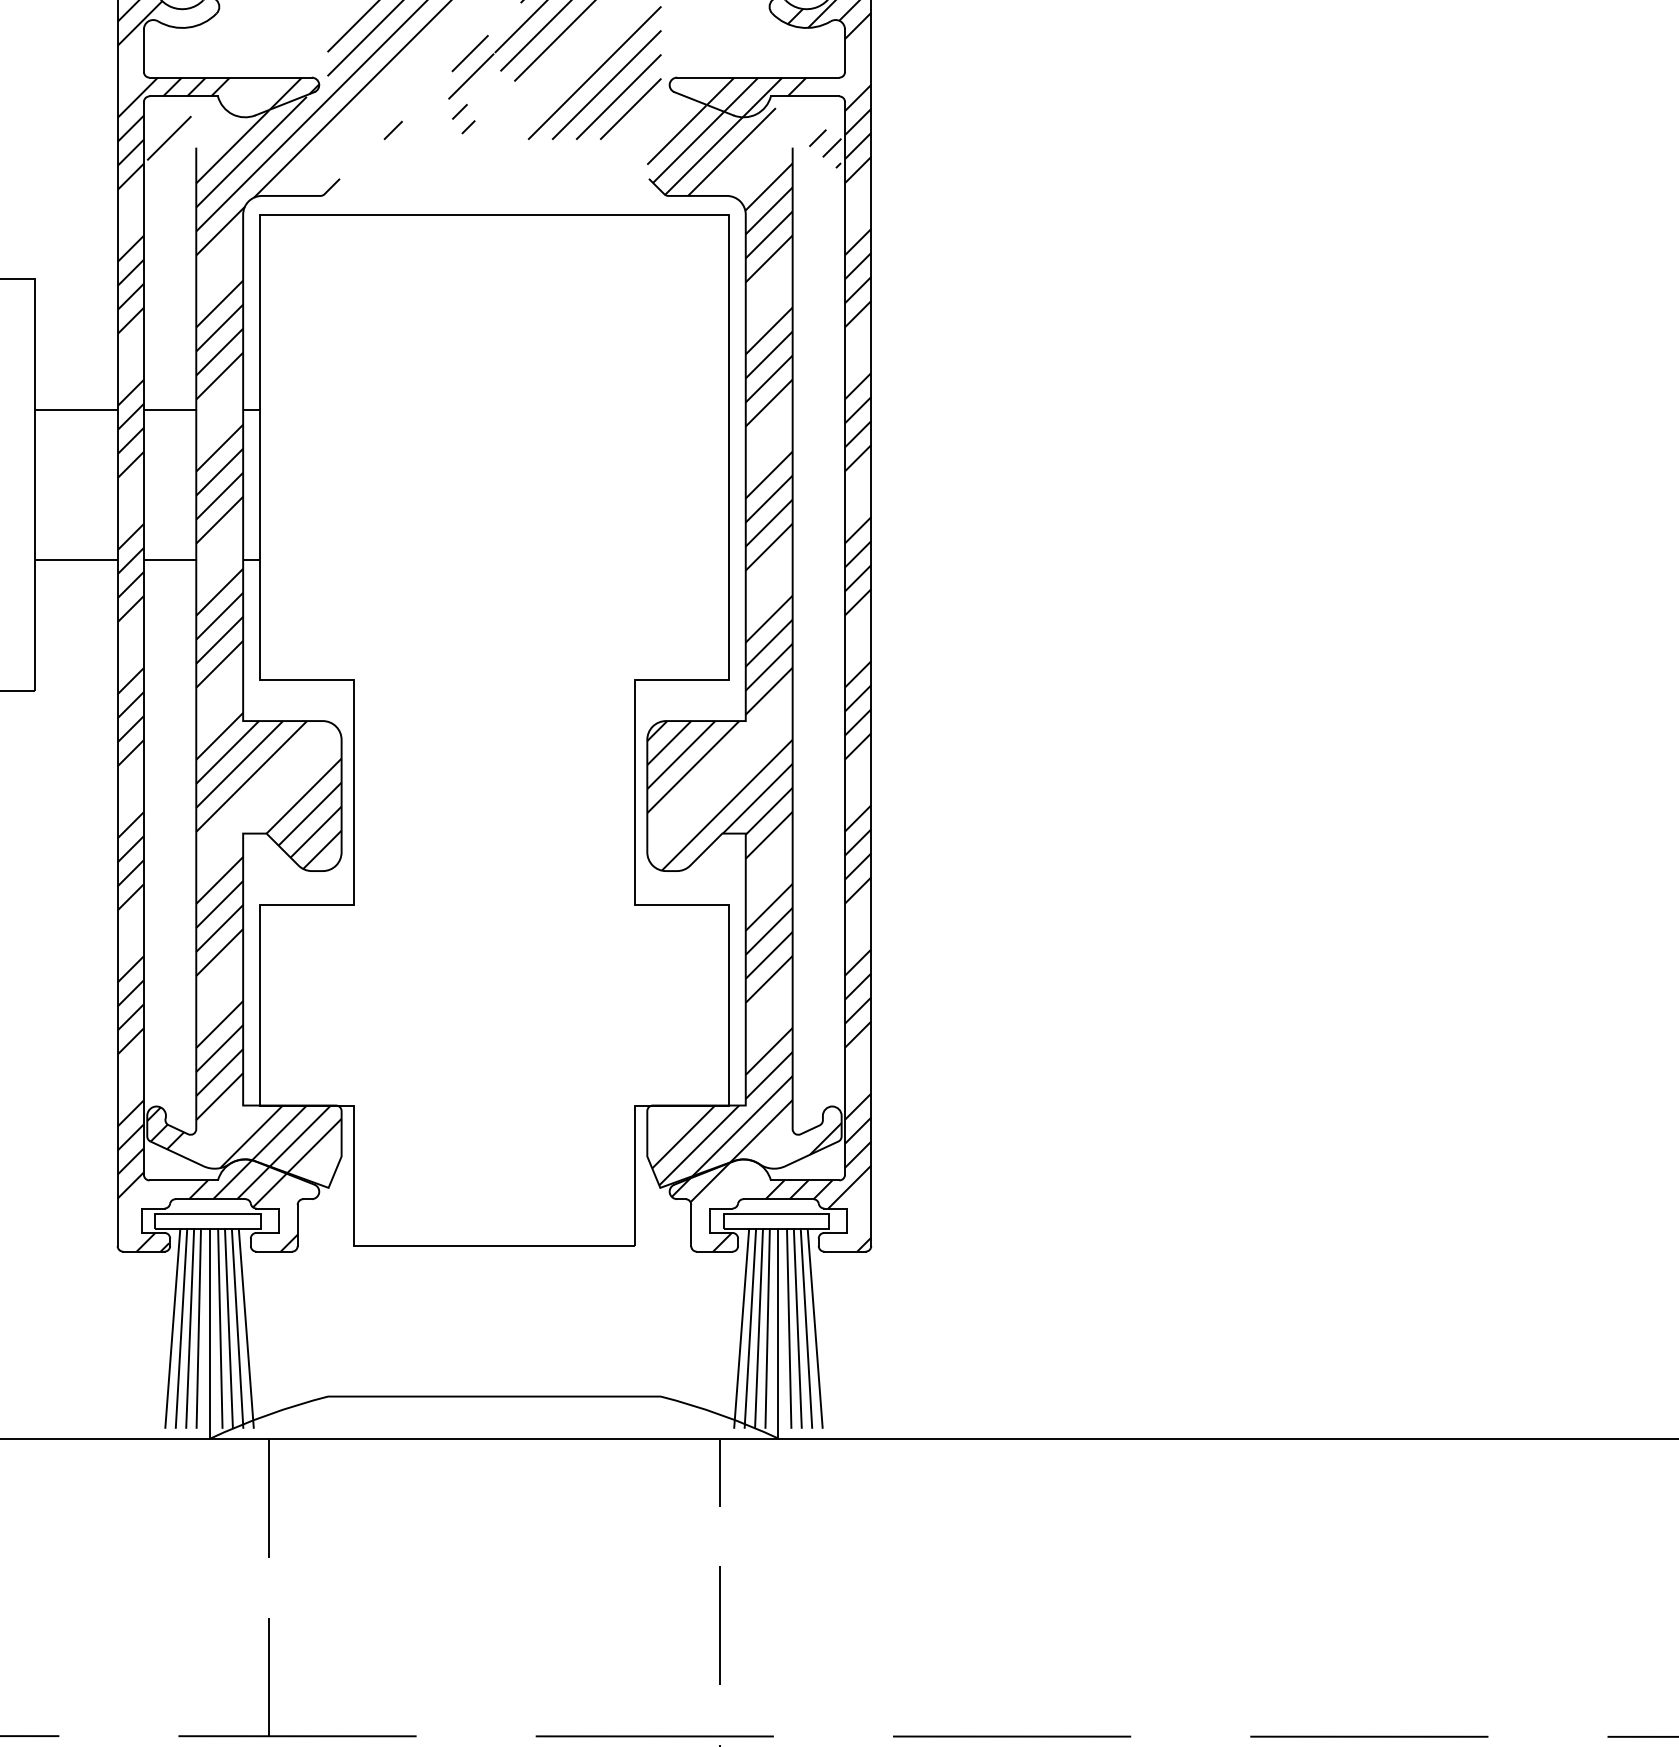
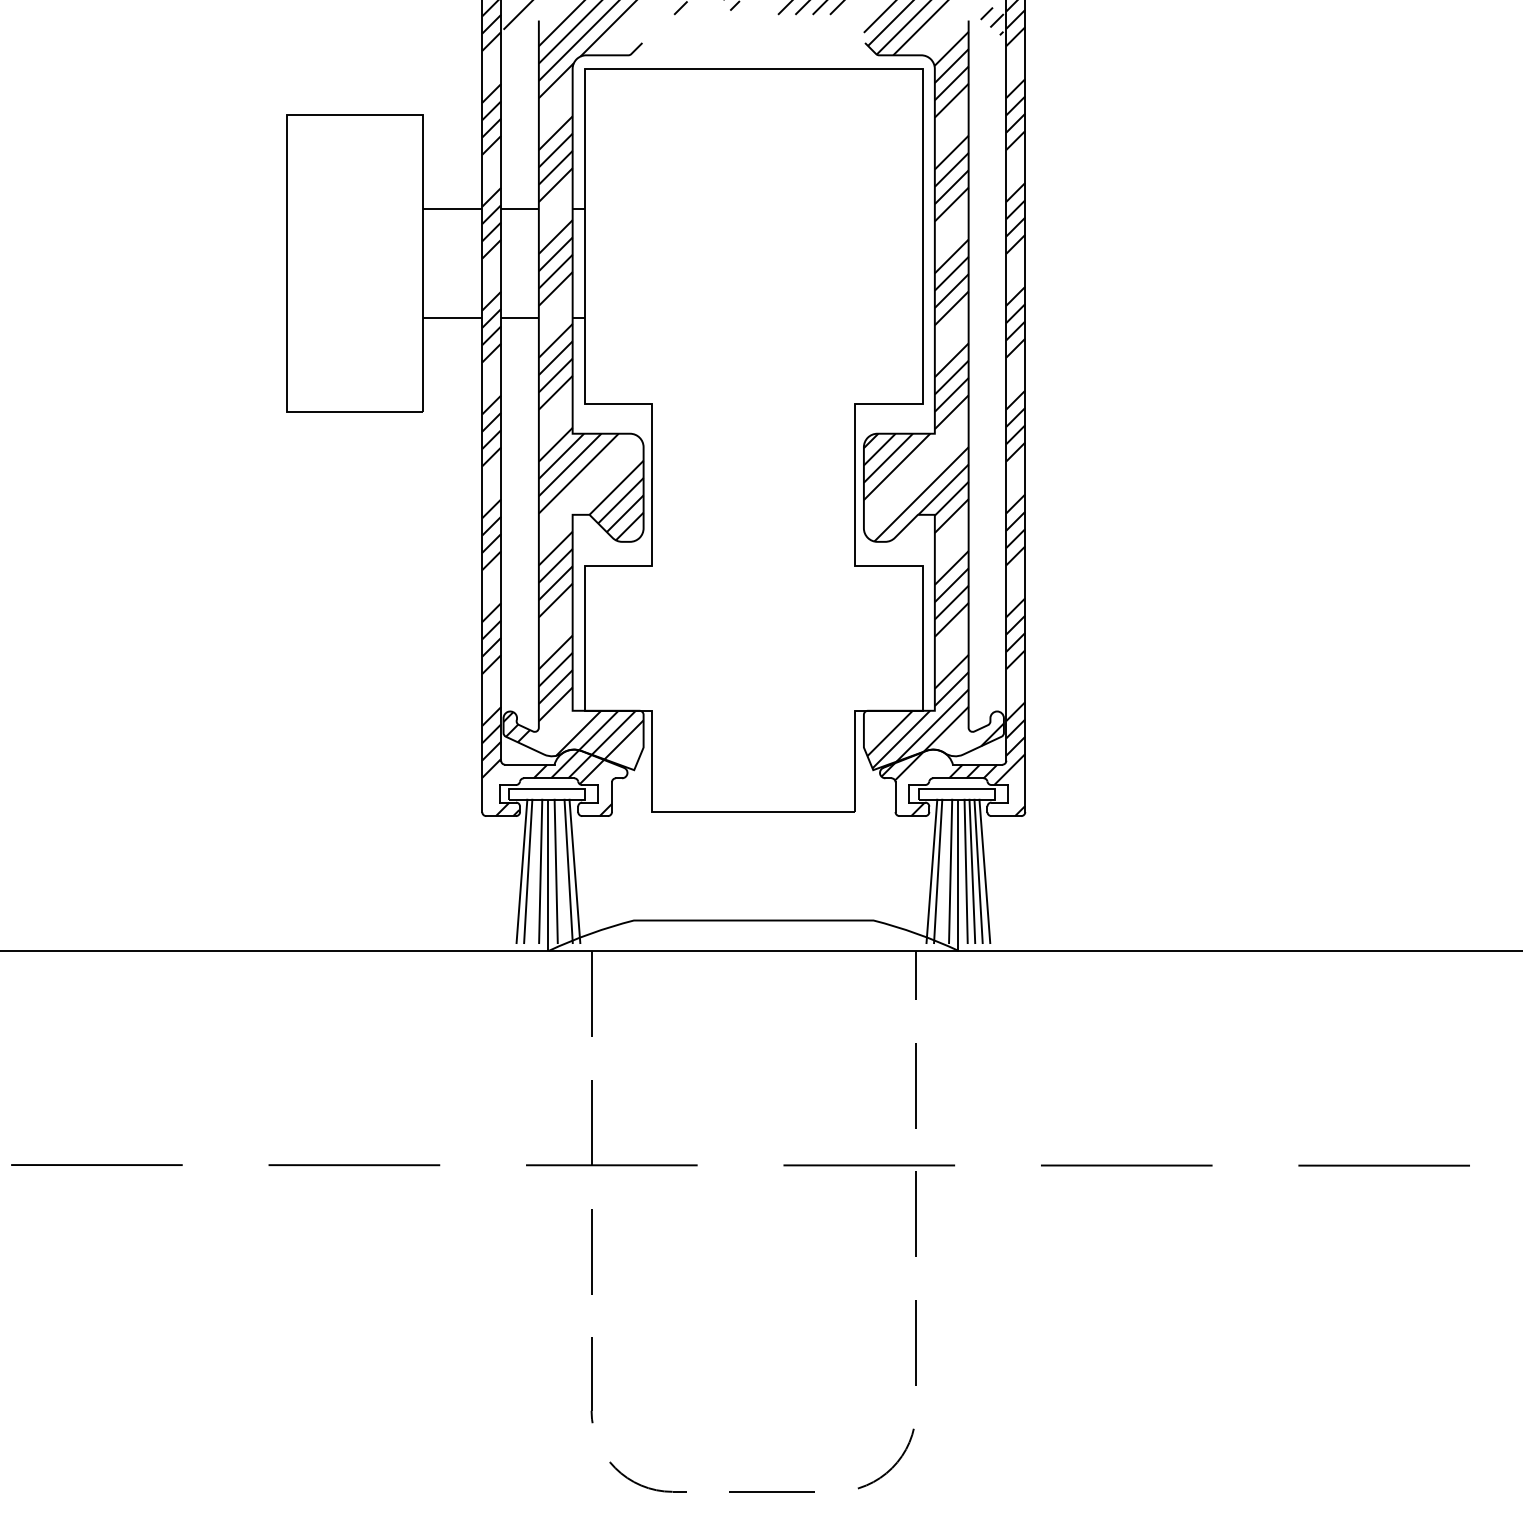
line: (190, 1328) -> (534, 871), removed
line: (229, 1328) -> (562, 871), removed
line: (759, 1328) -> (944, 871), removed

